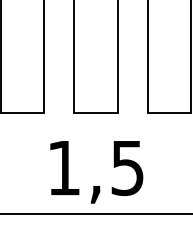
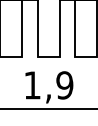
text: (126, 168) -> (64, 85), 1,5 -> 1,9

